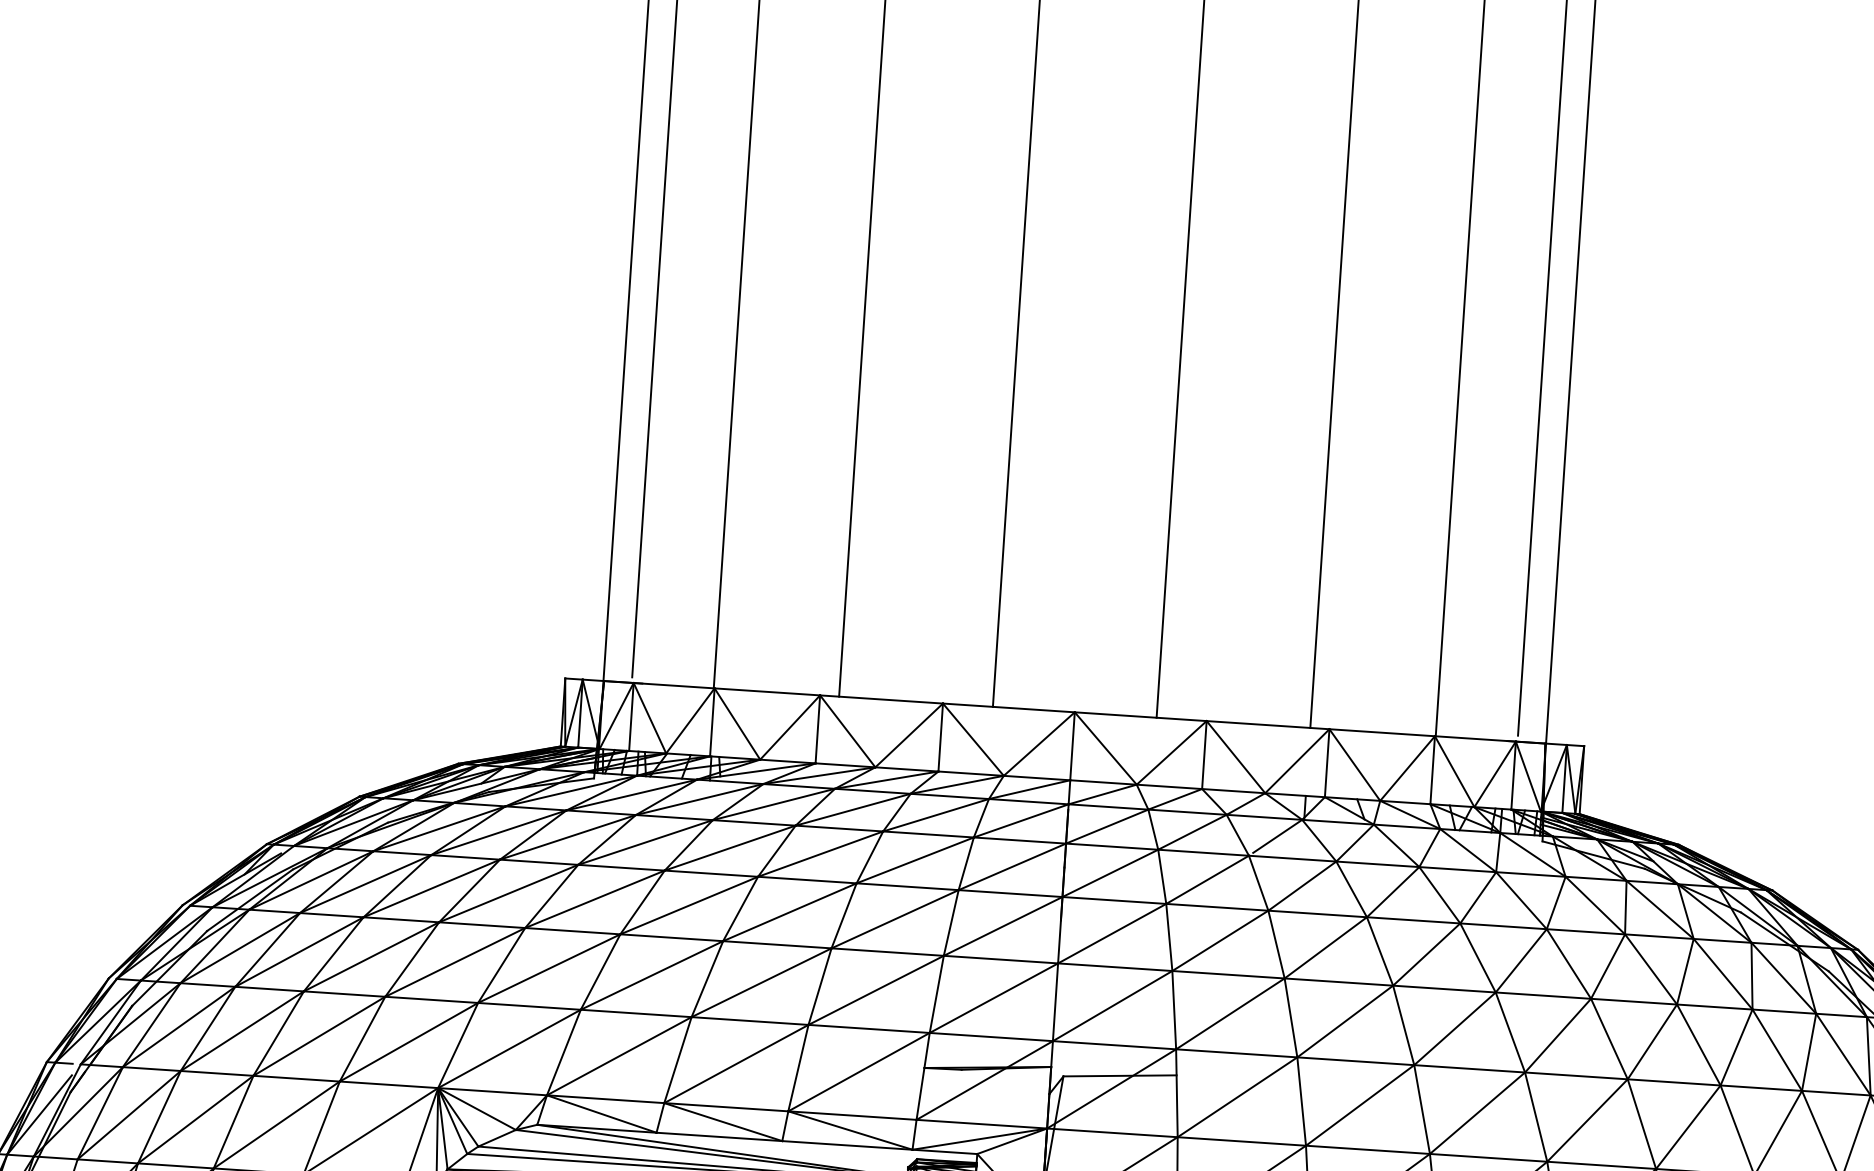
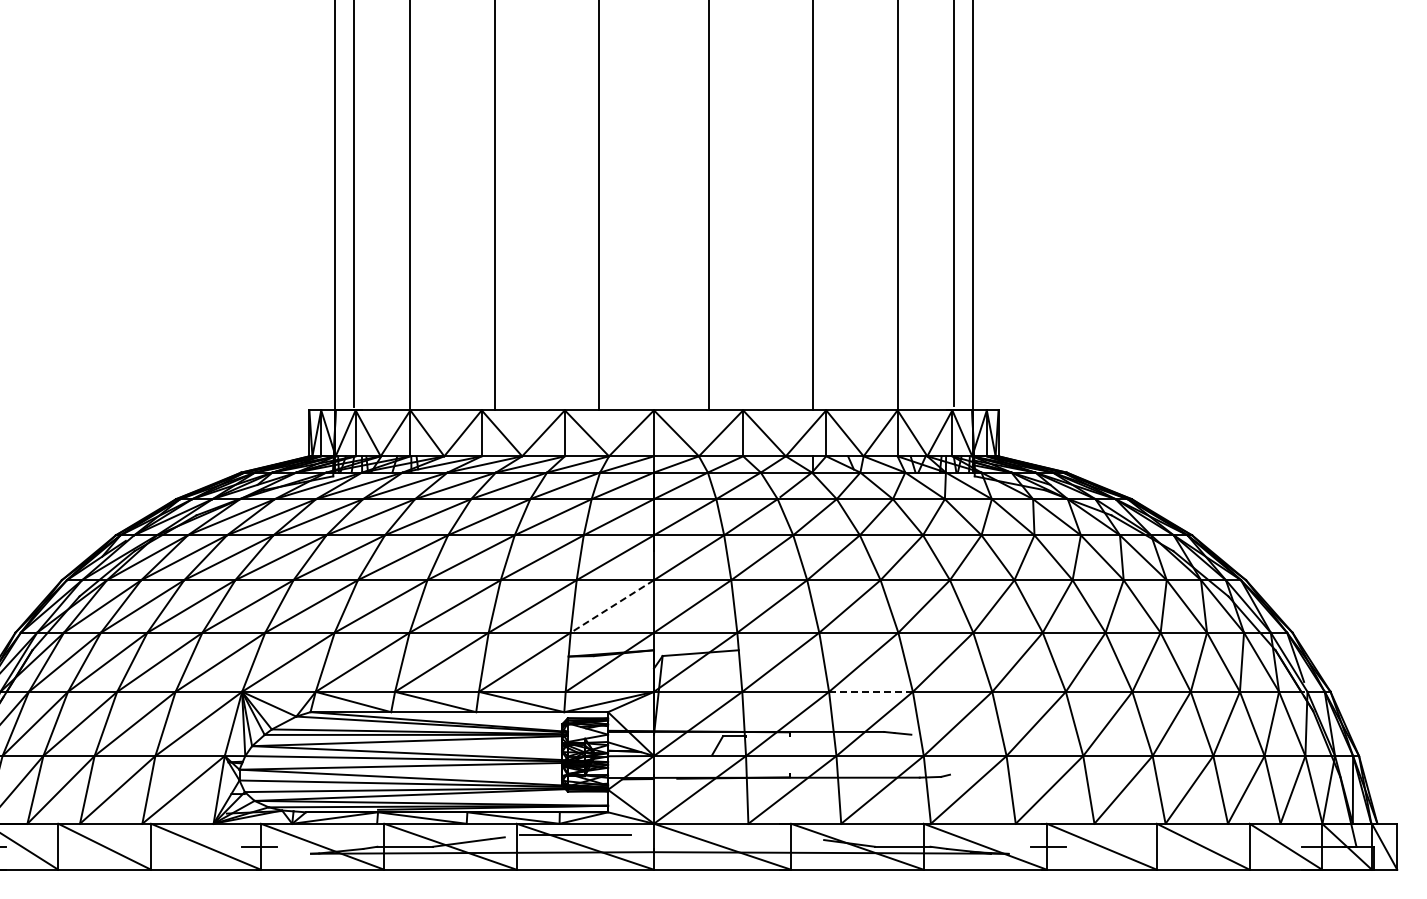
line: (992, 998) -> (611, 606), solid -> dashed
line: (1368, 1149) -> (871, 691), solid -> dashed

